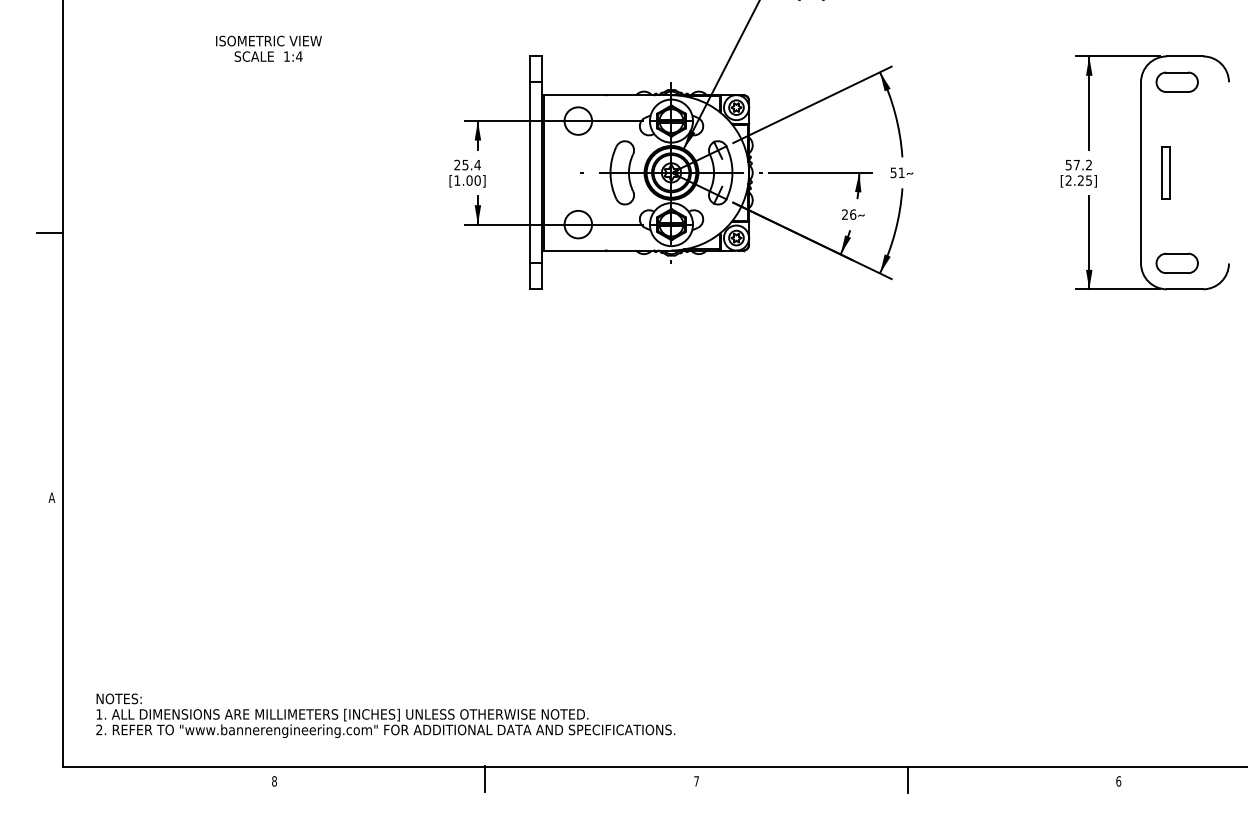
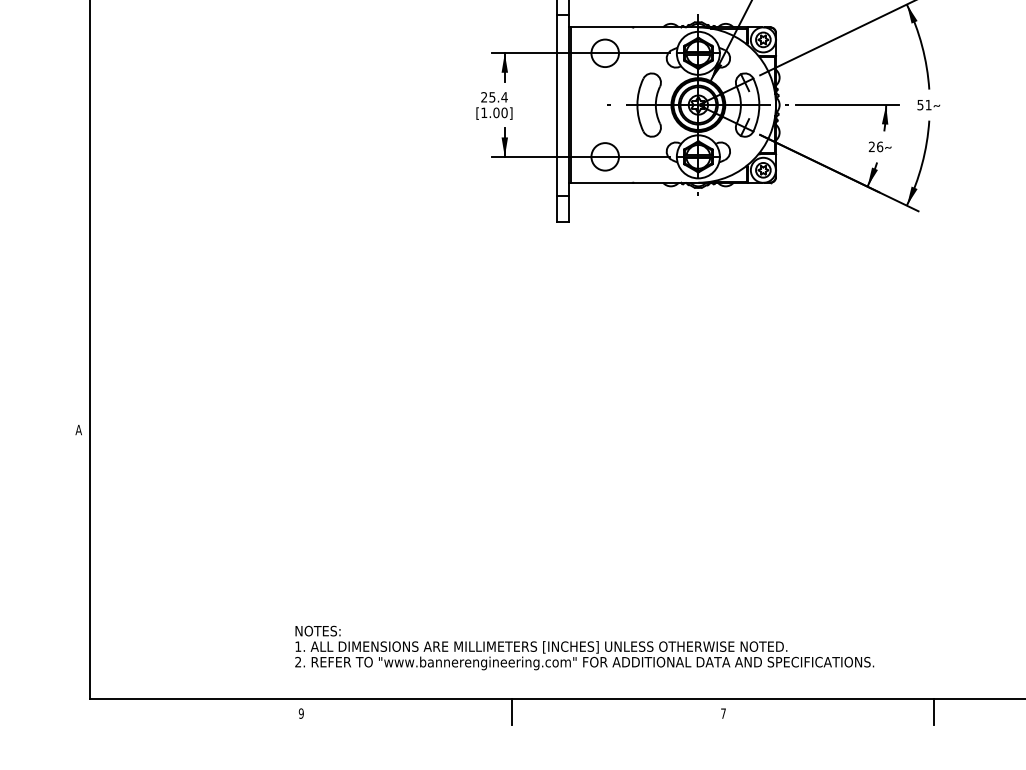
line: (50, 232) -> (77, 164), removed
text: (385, 715) -> (584, 647), moved
text: (274, 781) -> (301, 713), 8 -> 9

